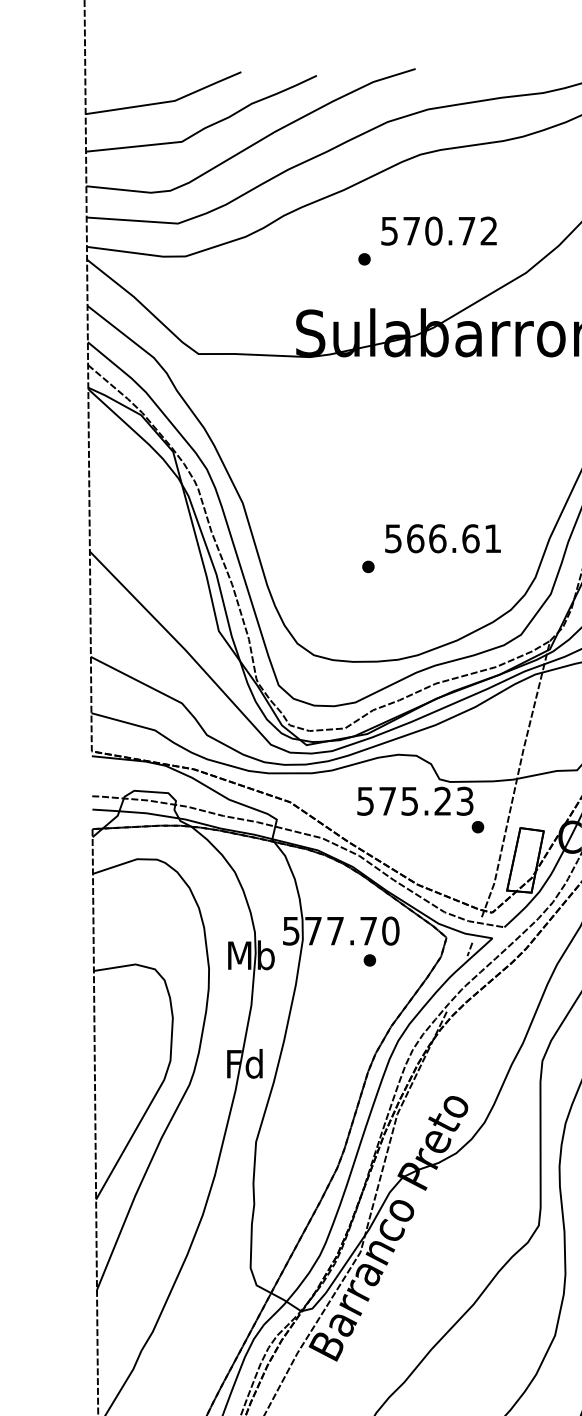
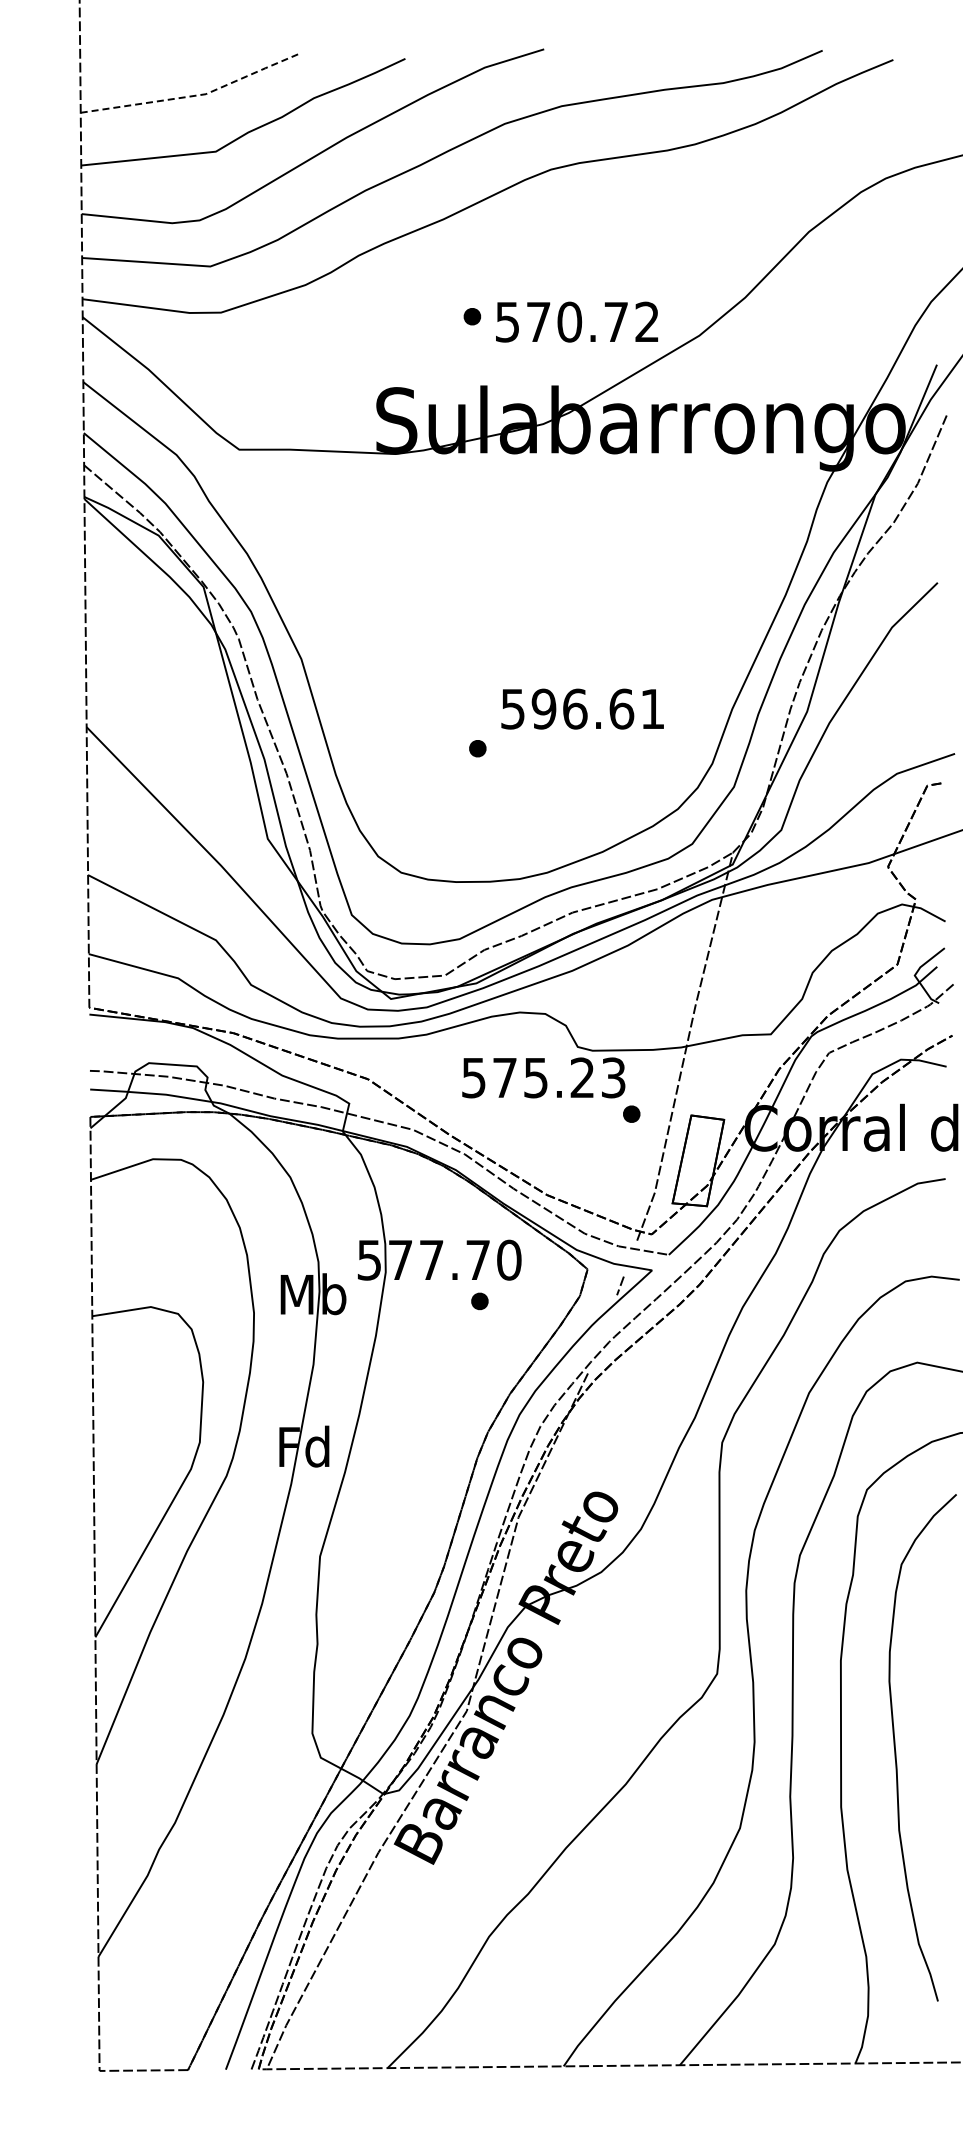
line: (167, 101) -> (195, 95), solid -> dashed
text: (438, 230) -> (576, 321), moved
text: (415, 538) -> (543, 708), 566.61 -> 596.61

